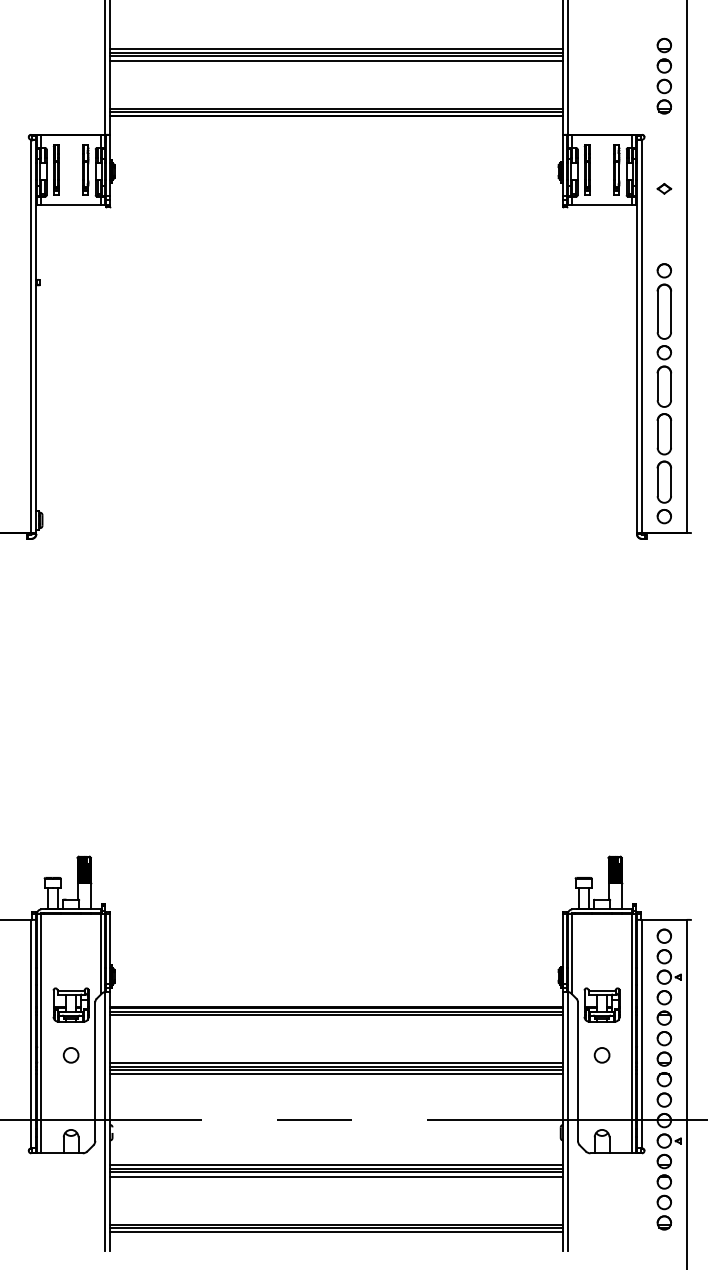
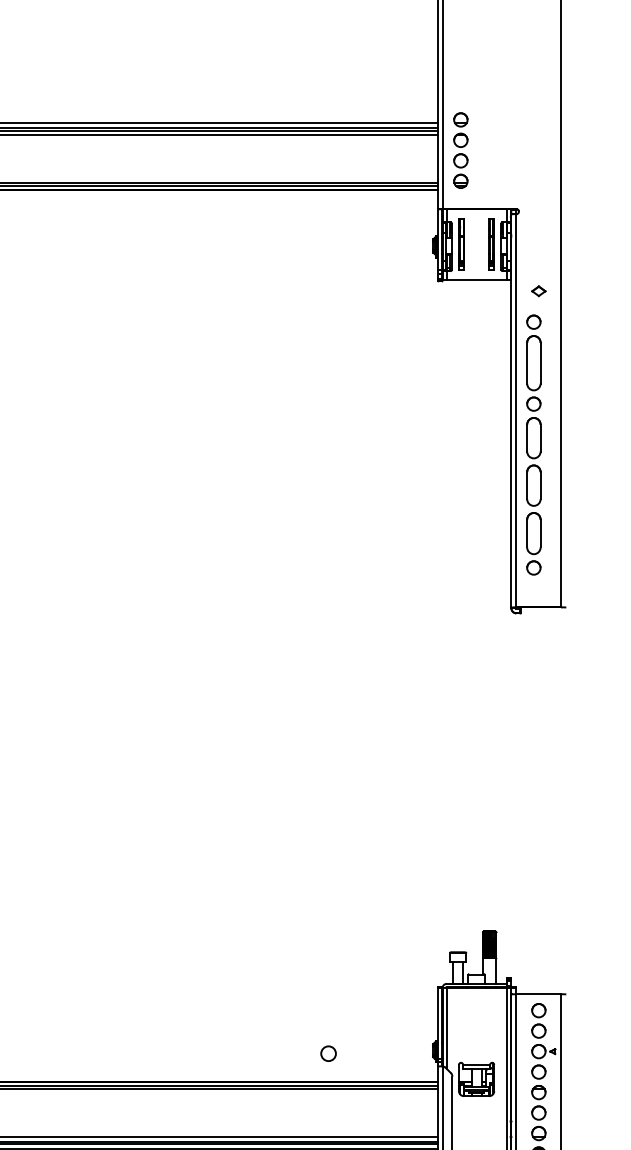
part: (663, 75) -> (459, 149), moved
part: (664, 188) -> (538, 290), moved
part: (664, 393) -> (533, 444), moved
circle: (601, 1055) -> (327, 1053), moved

